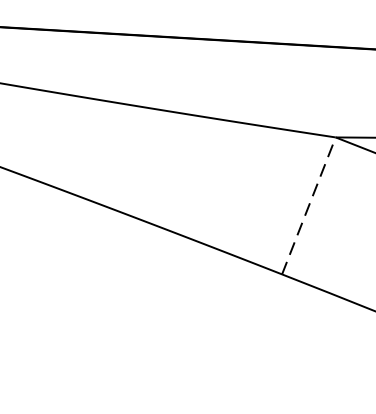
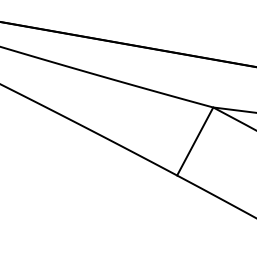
line: (309, 205) -> (195, 141), dashed -> solid

